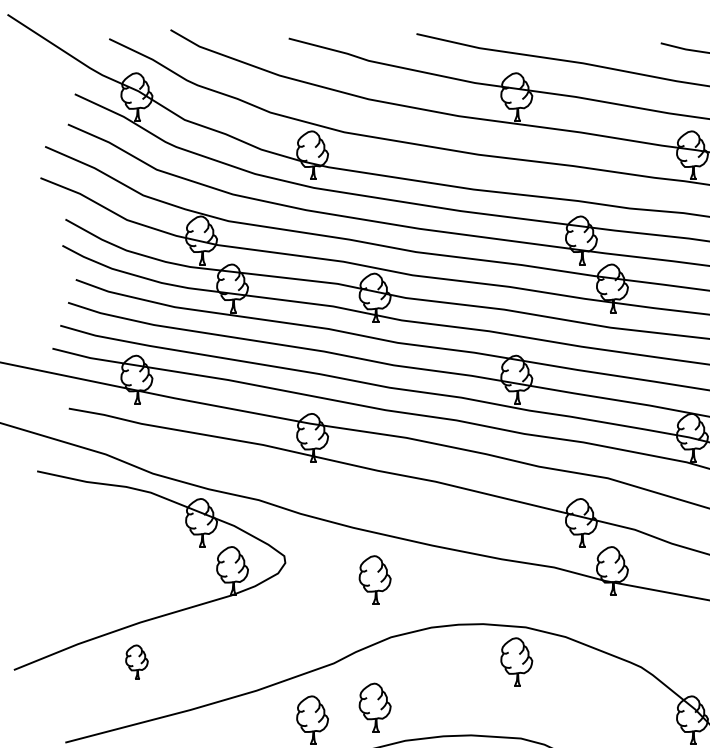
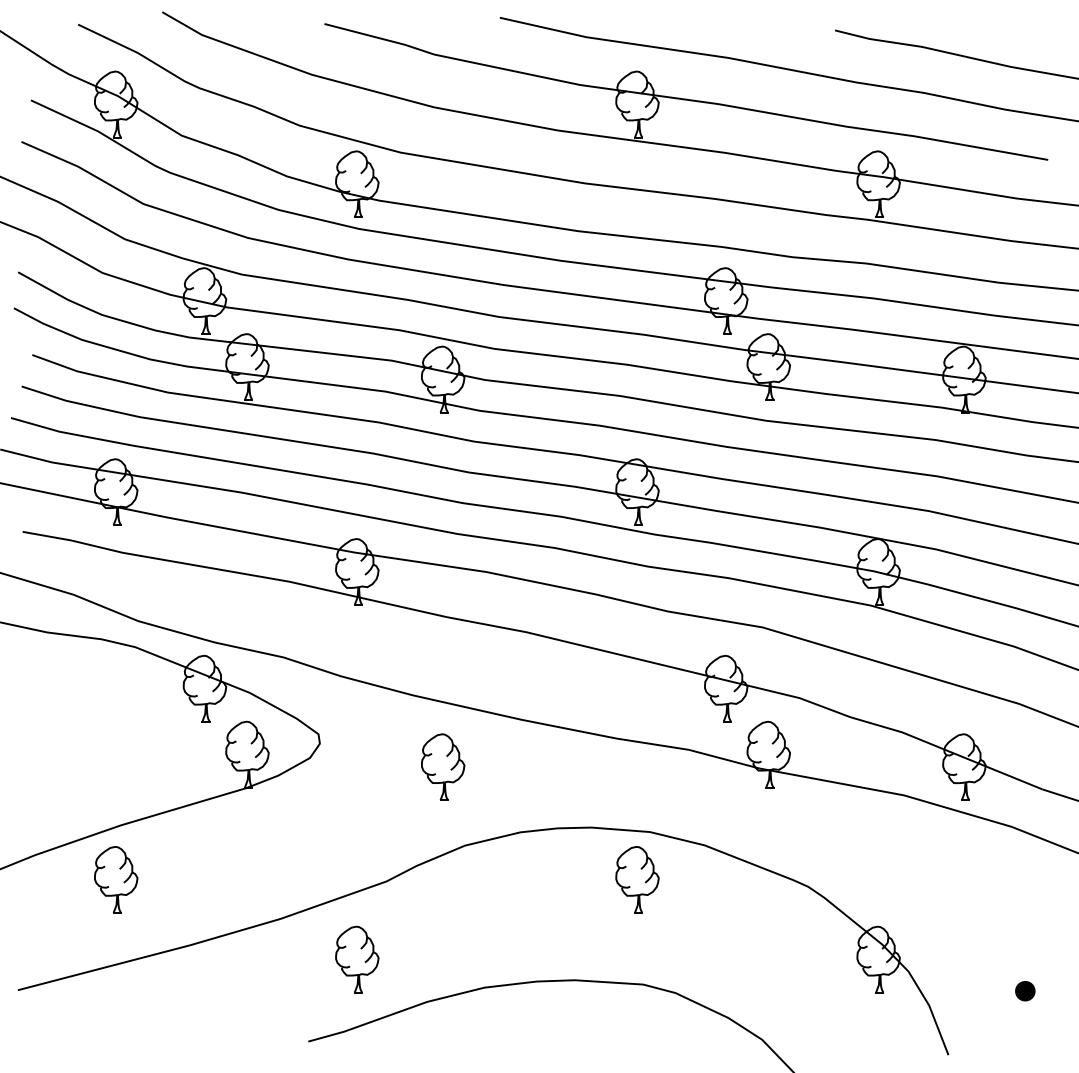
part: (137, 661) -> (116, 879), size x1.43
part: (375, 707) -> (443, 941), removed

